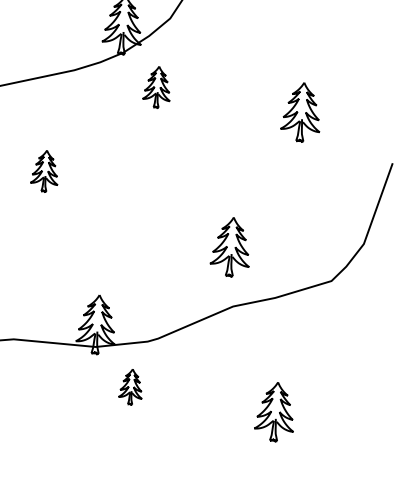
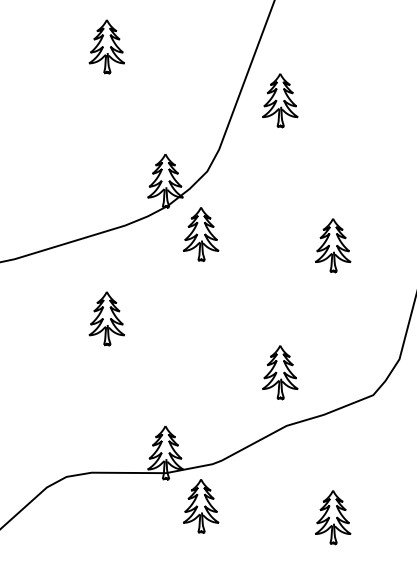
part: (157, 87) -> (201, 234), size x1.43
part: (44, 170) -> (106, 318), size x1.43
part: (131, 387) -> (201, 506), size x1.67

